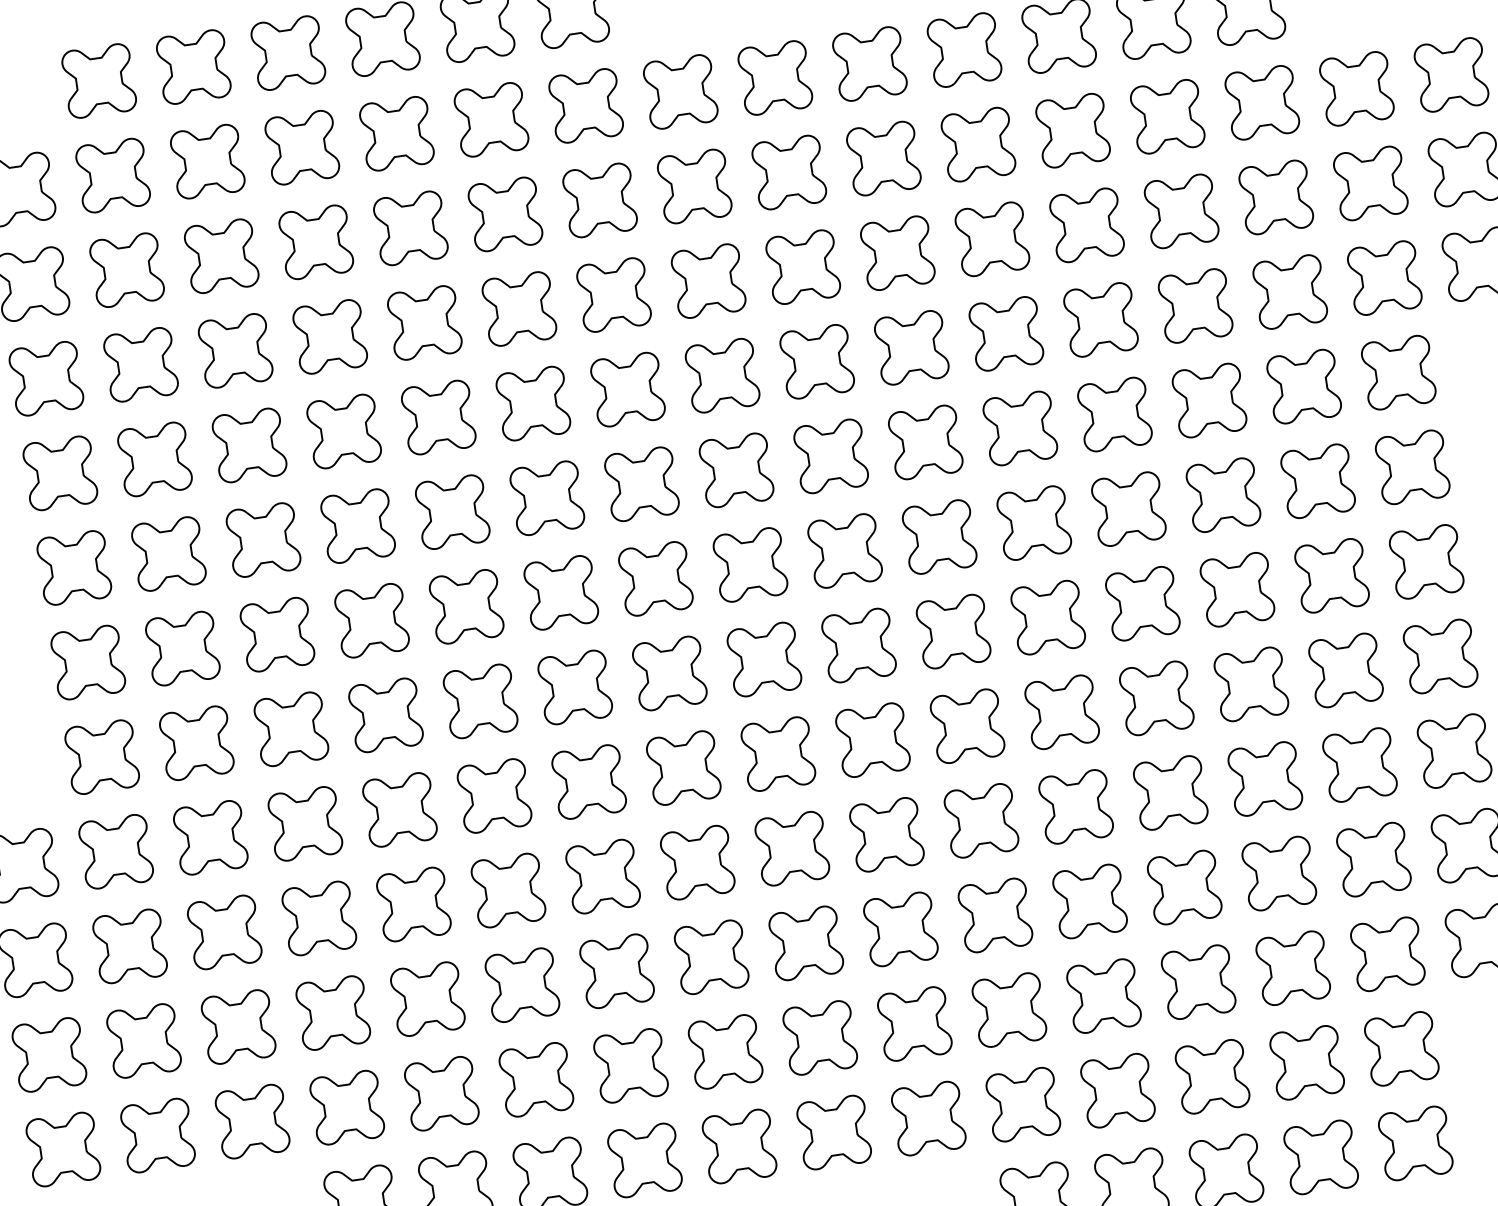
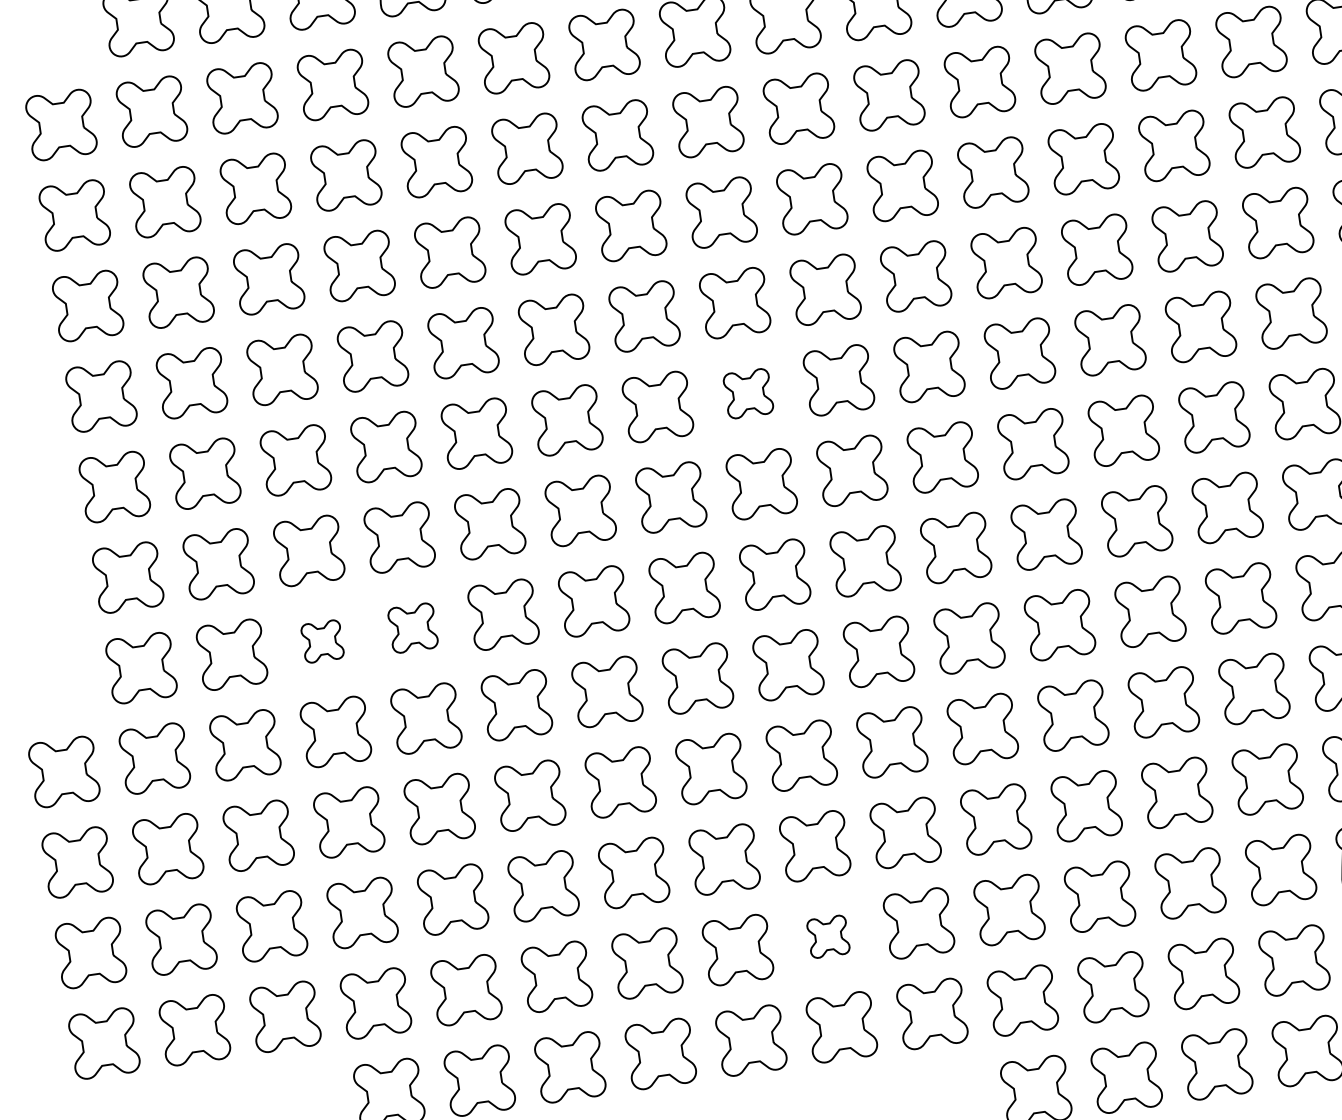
part: (736, 470) -> (748, 393), size x0.7
part: (385, 715) -> (412, 628), size x0.7
part: (291, 729) -> (322, 641), size x0.6
part: (819, 1037) -> (827, 936), size x0.6

